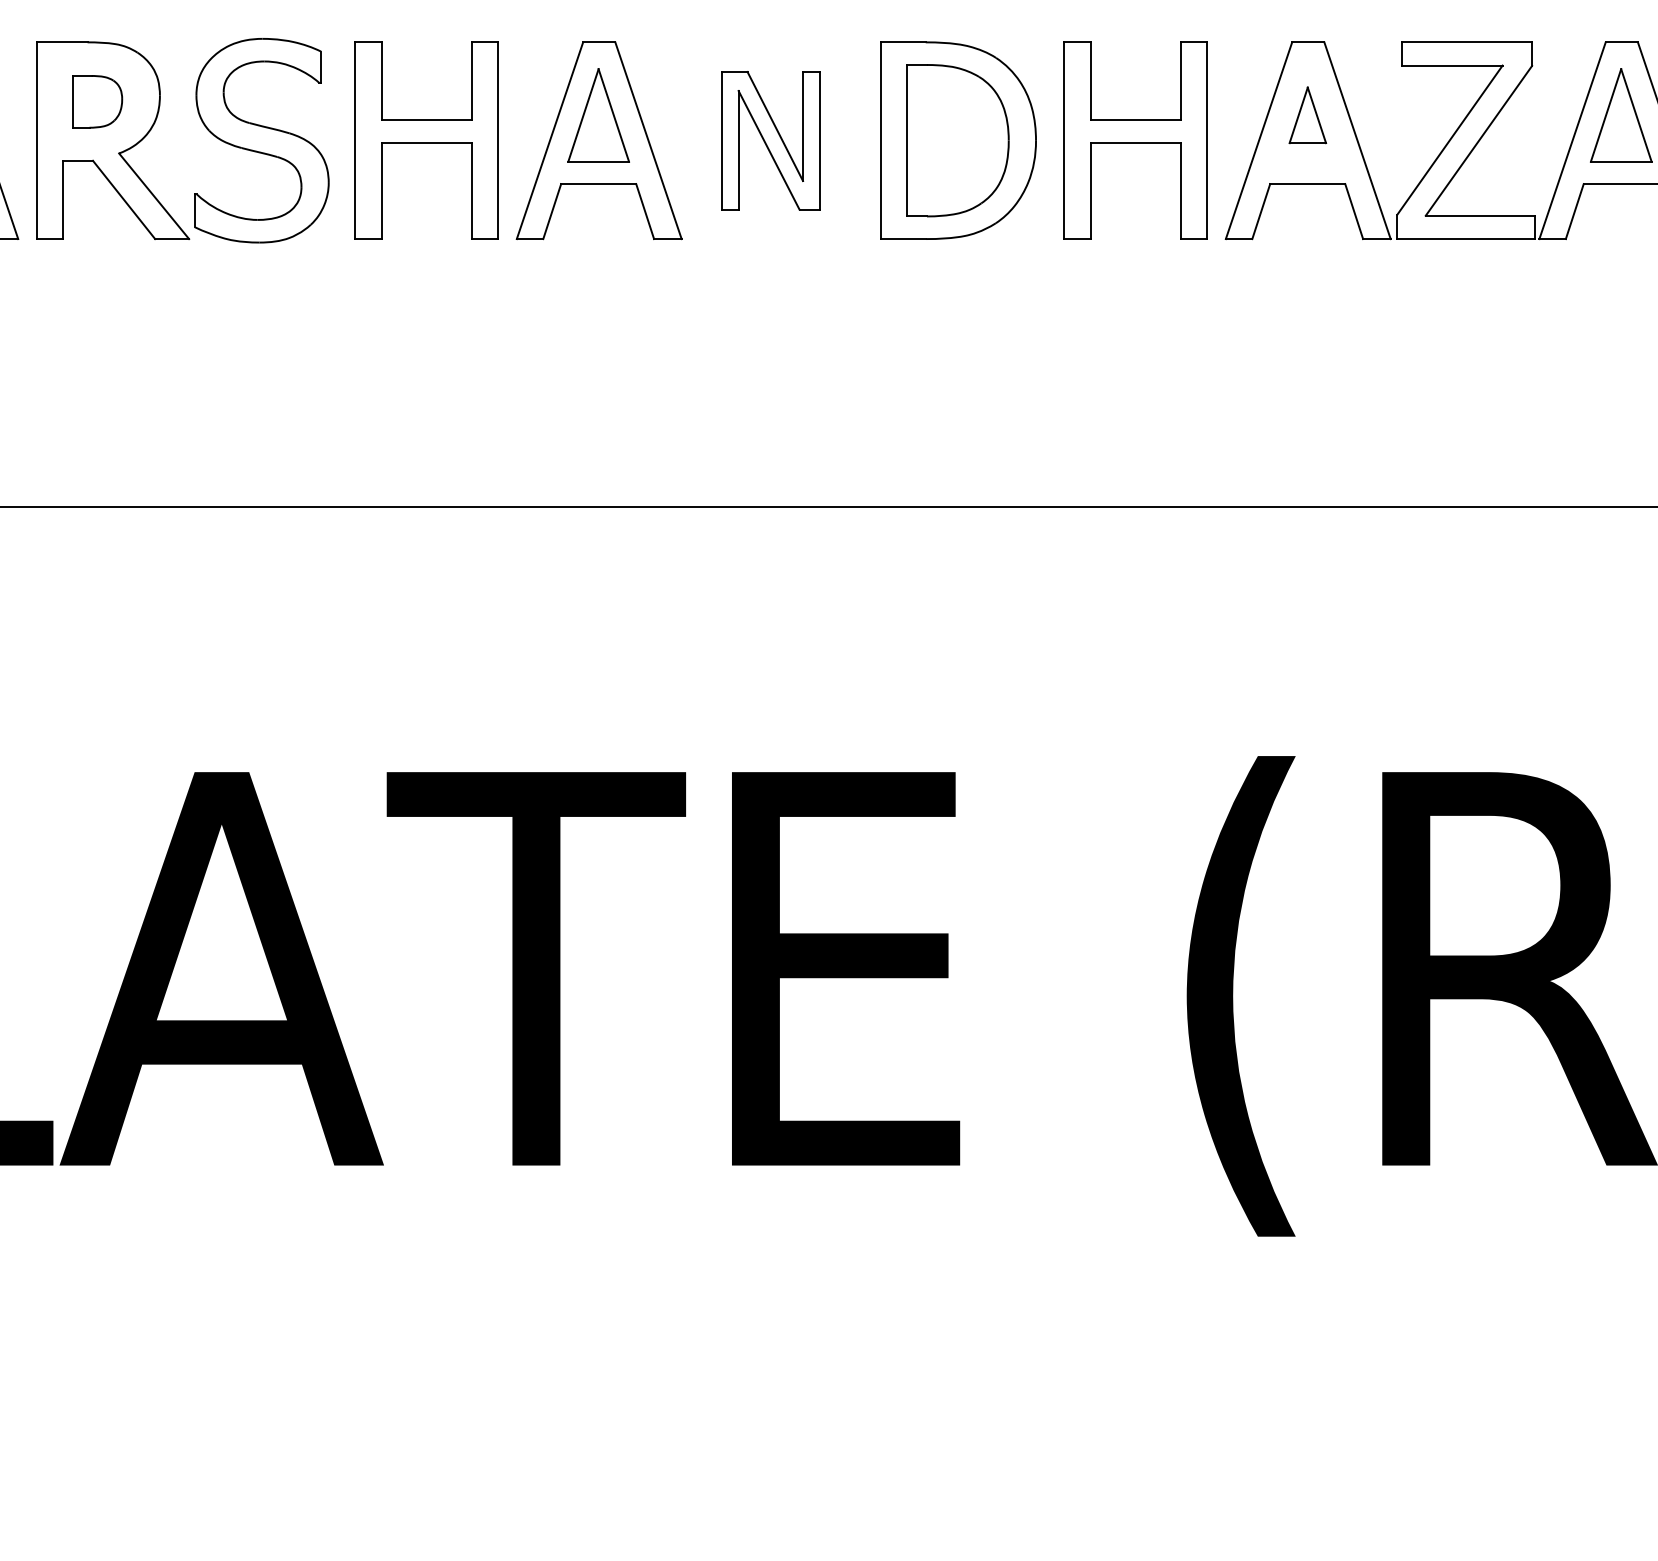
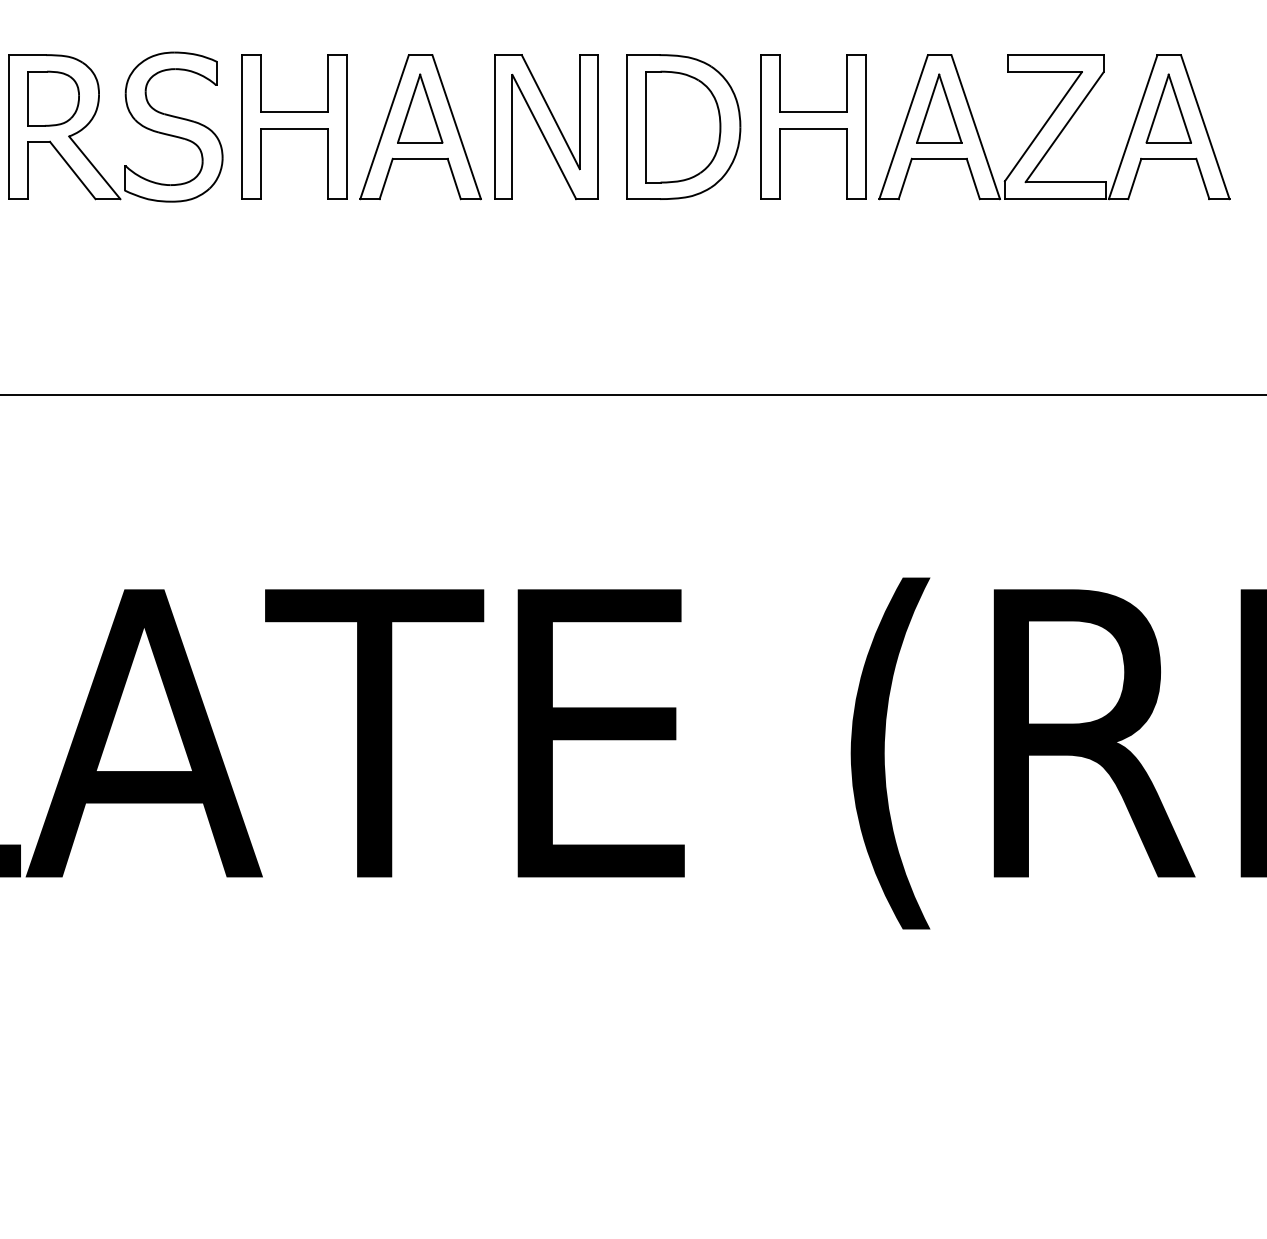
part: (97, 101) -> (53, 98), size x1.43
part: (1308, 115) -> (939, 108), size x1.67
part: (771, 141) -> (546, 127), size x1.43

